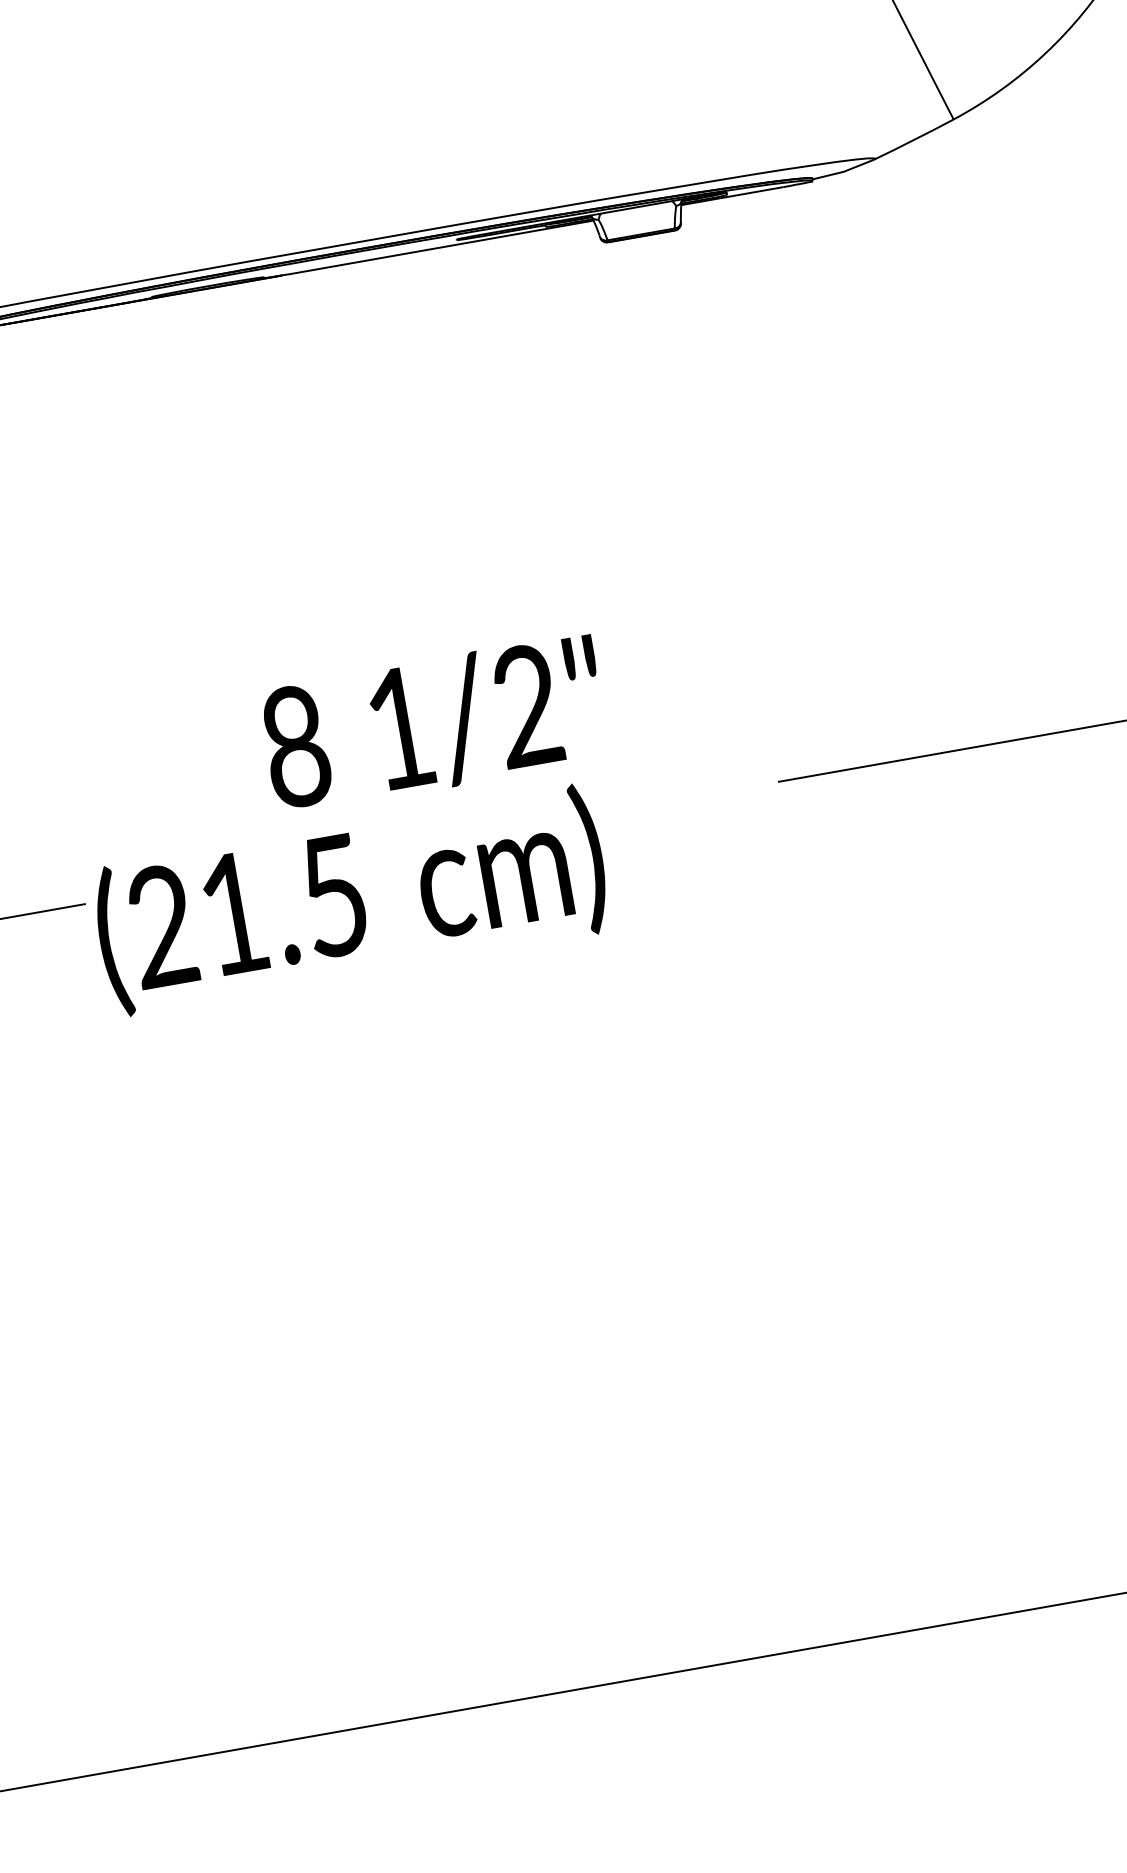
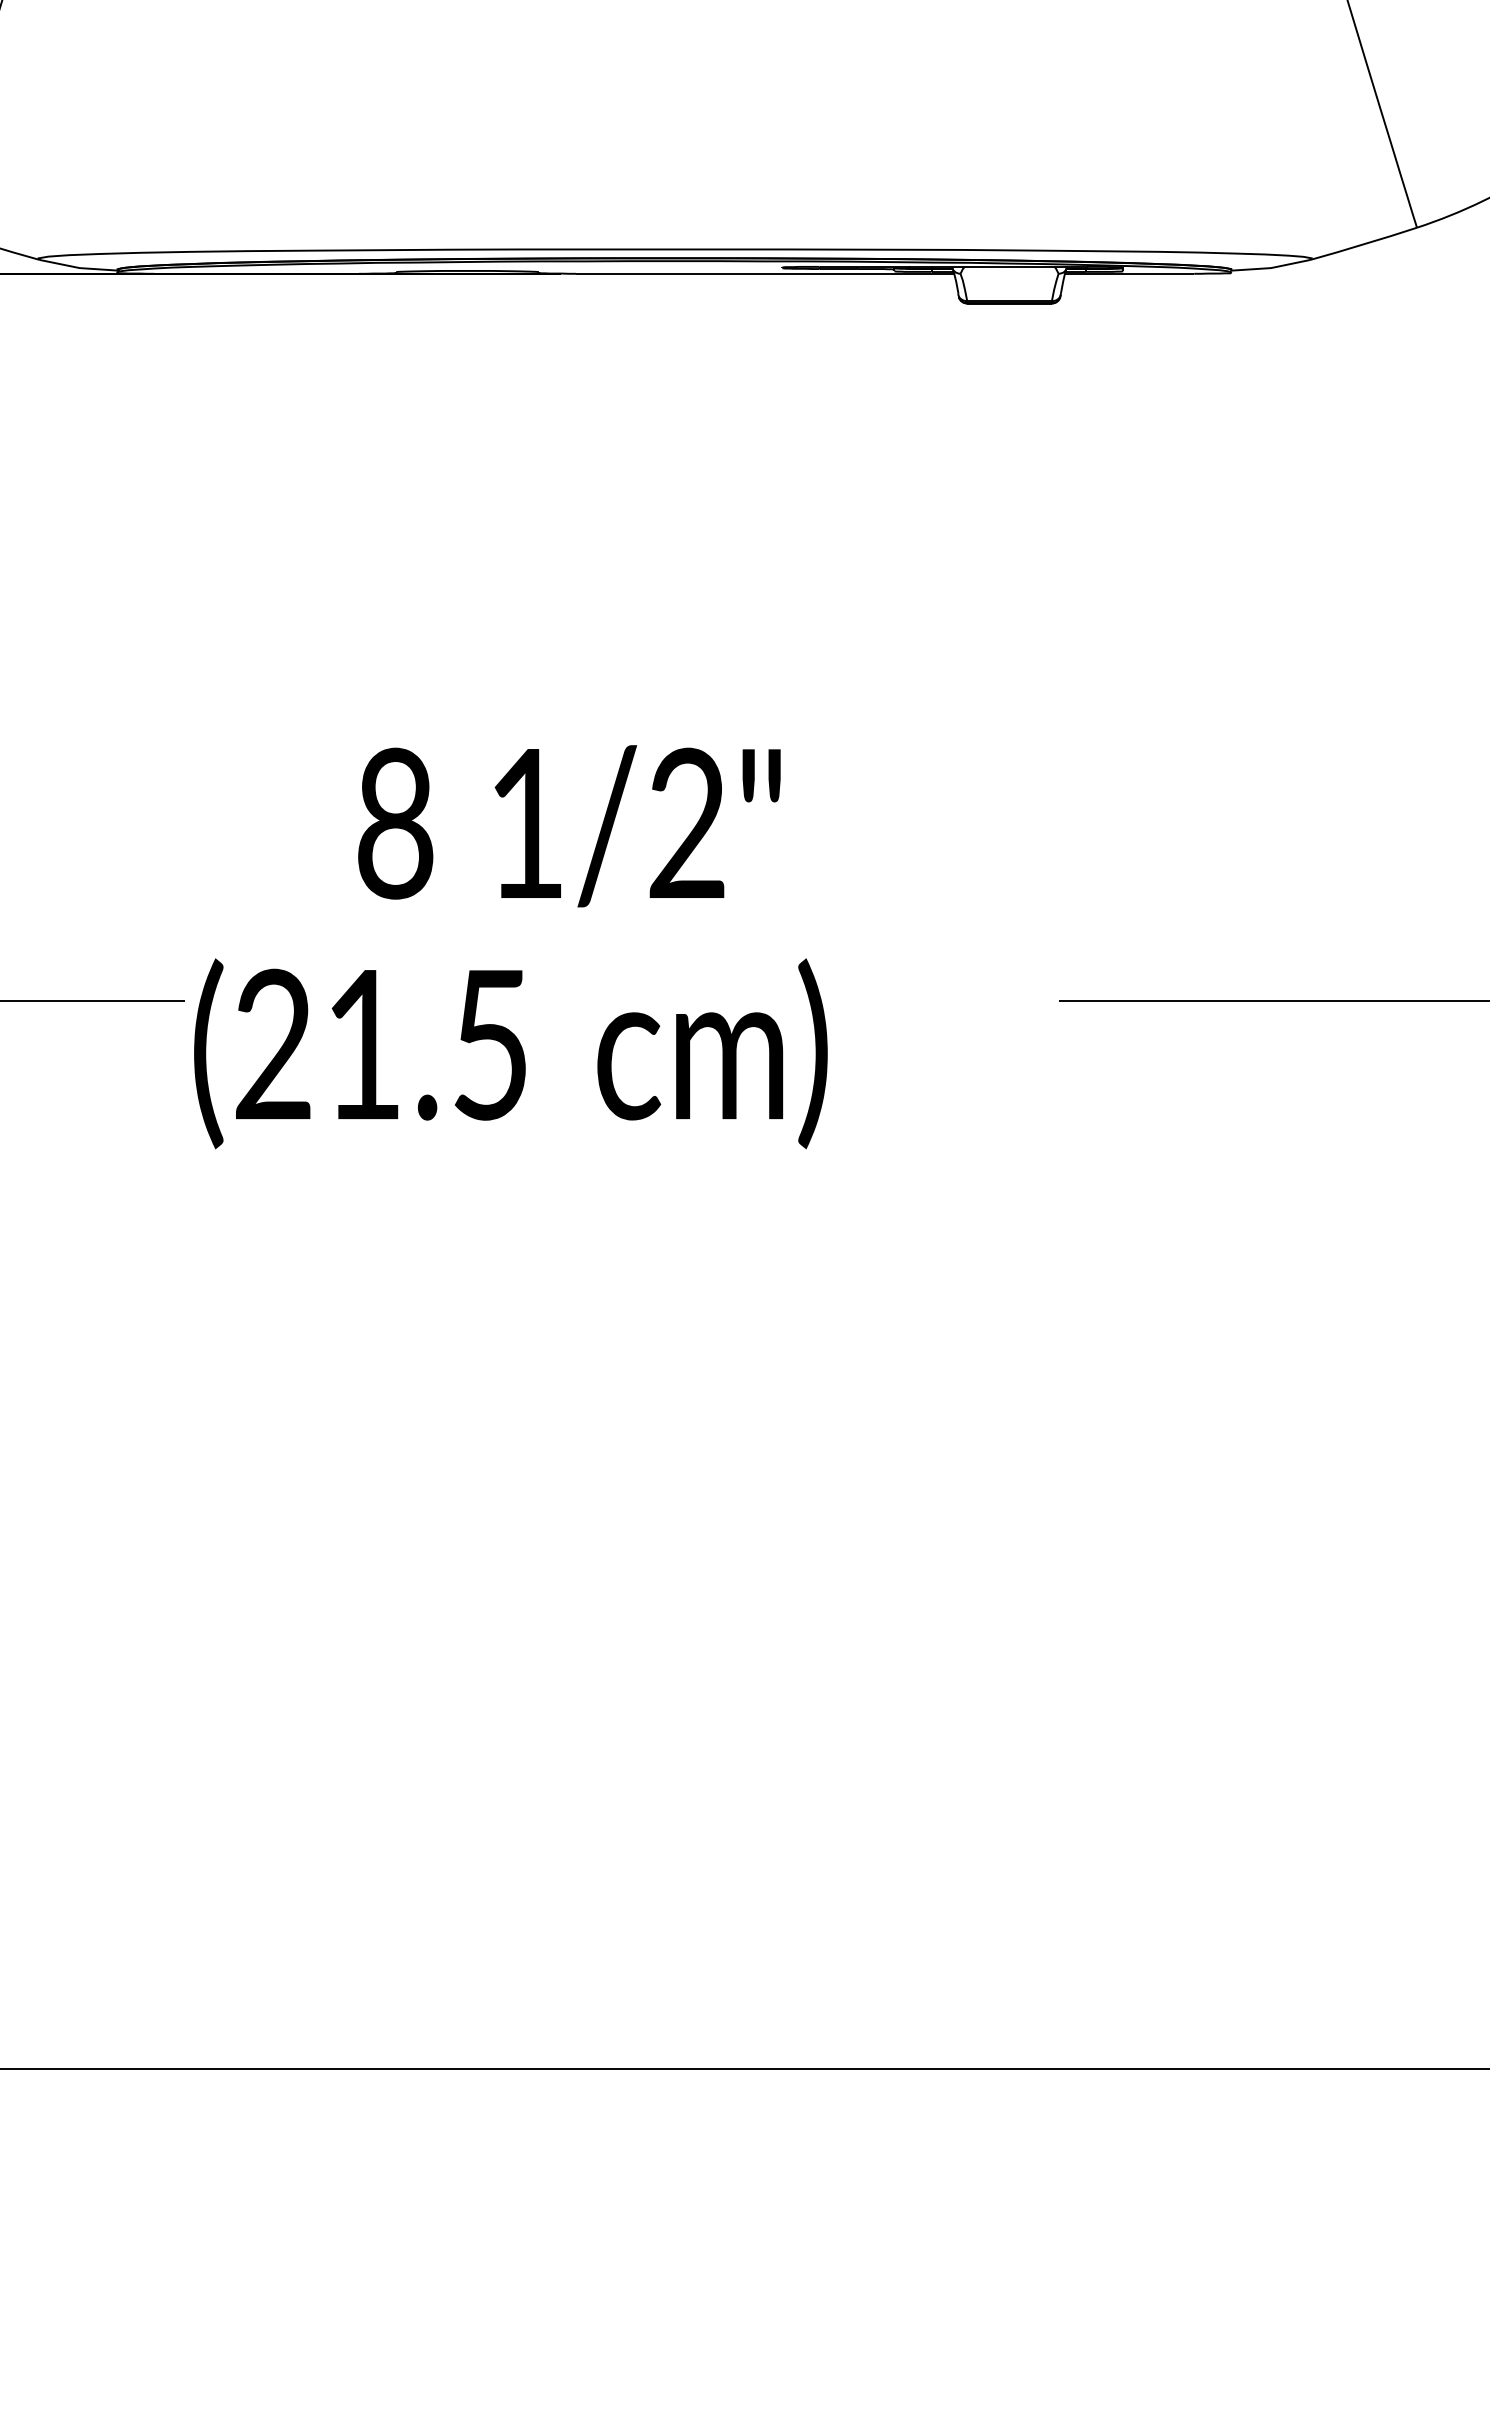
text: (434, 724) -> (569, 826), moved

